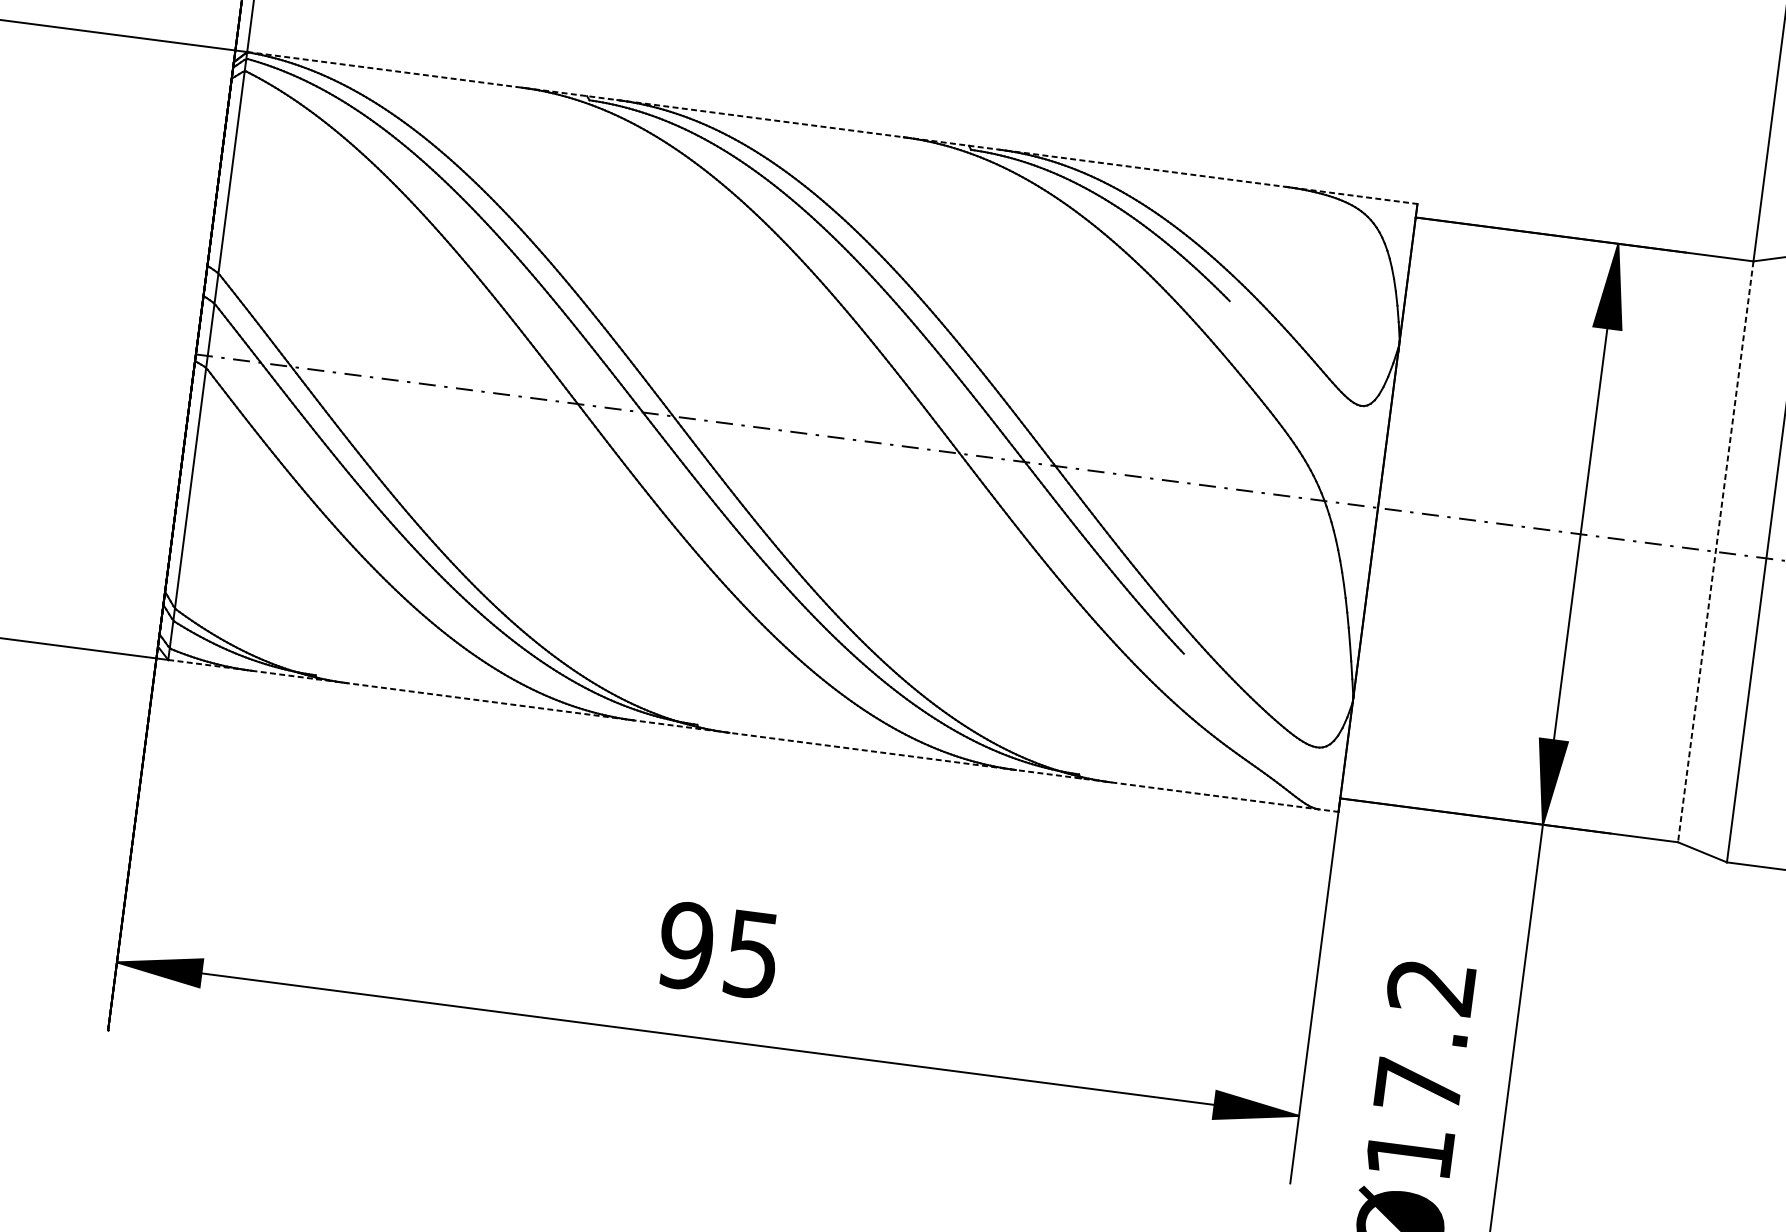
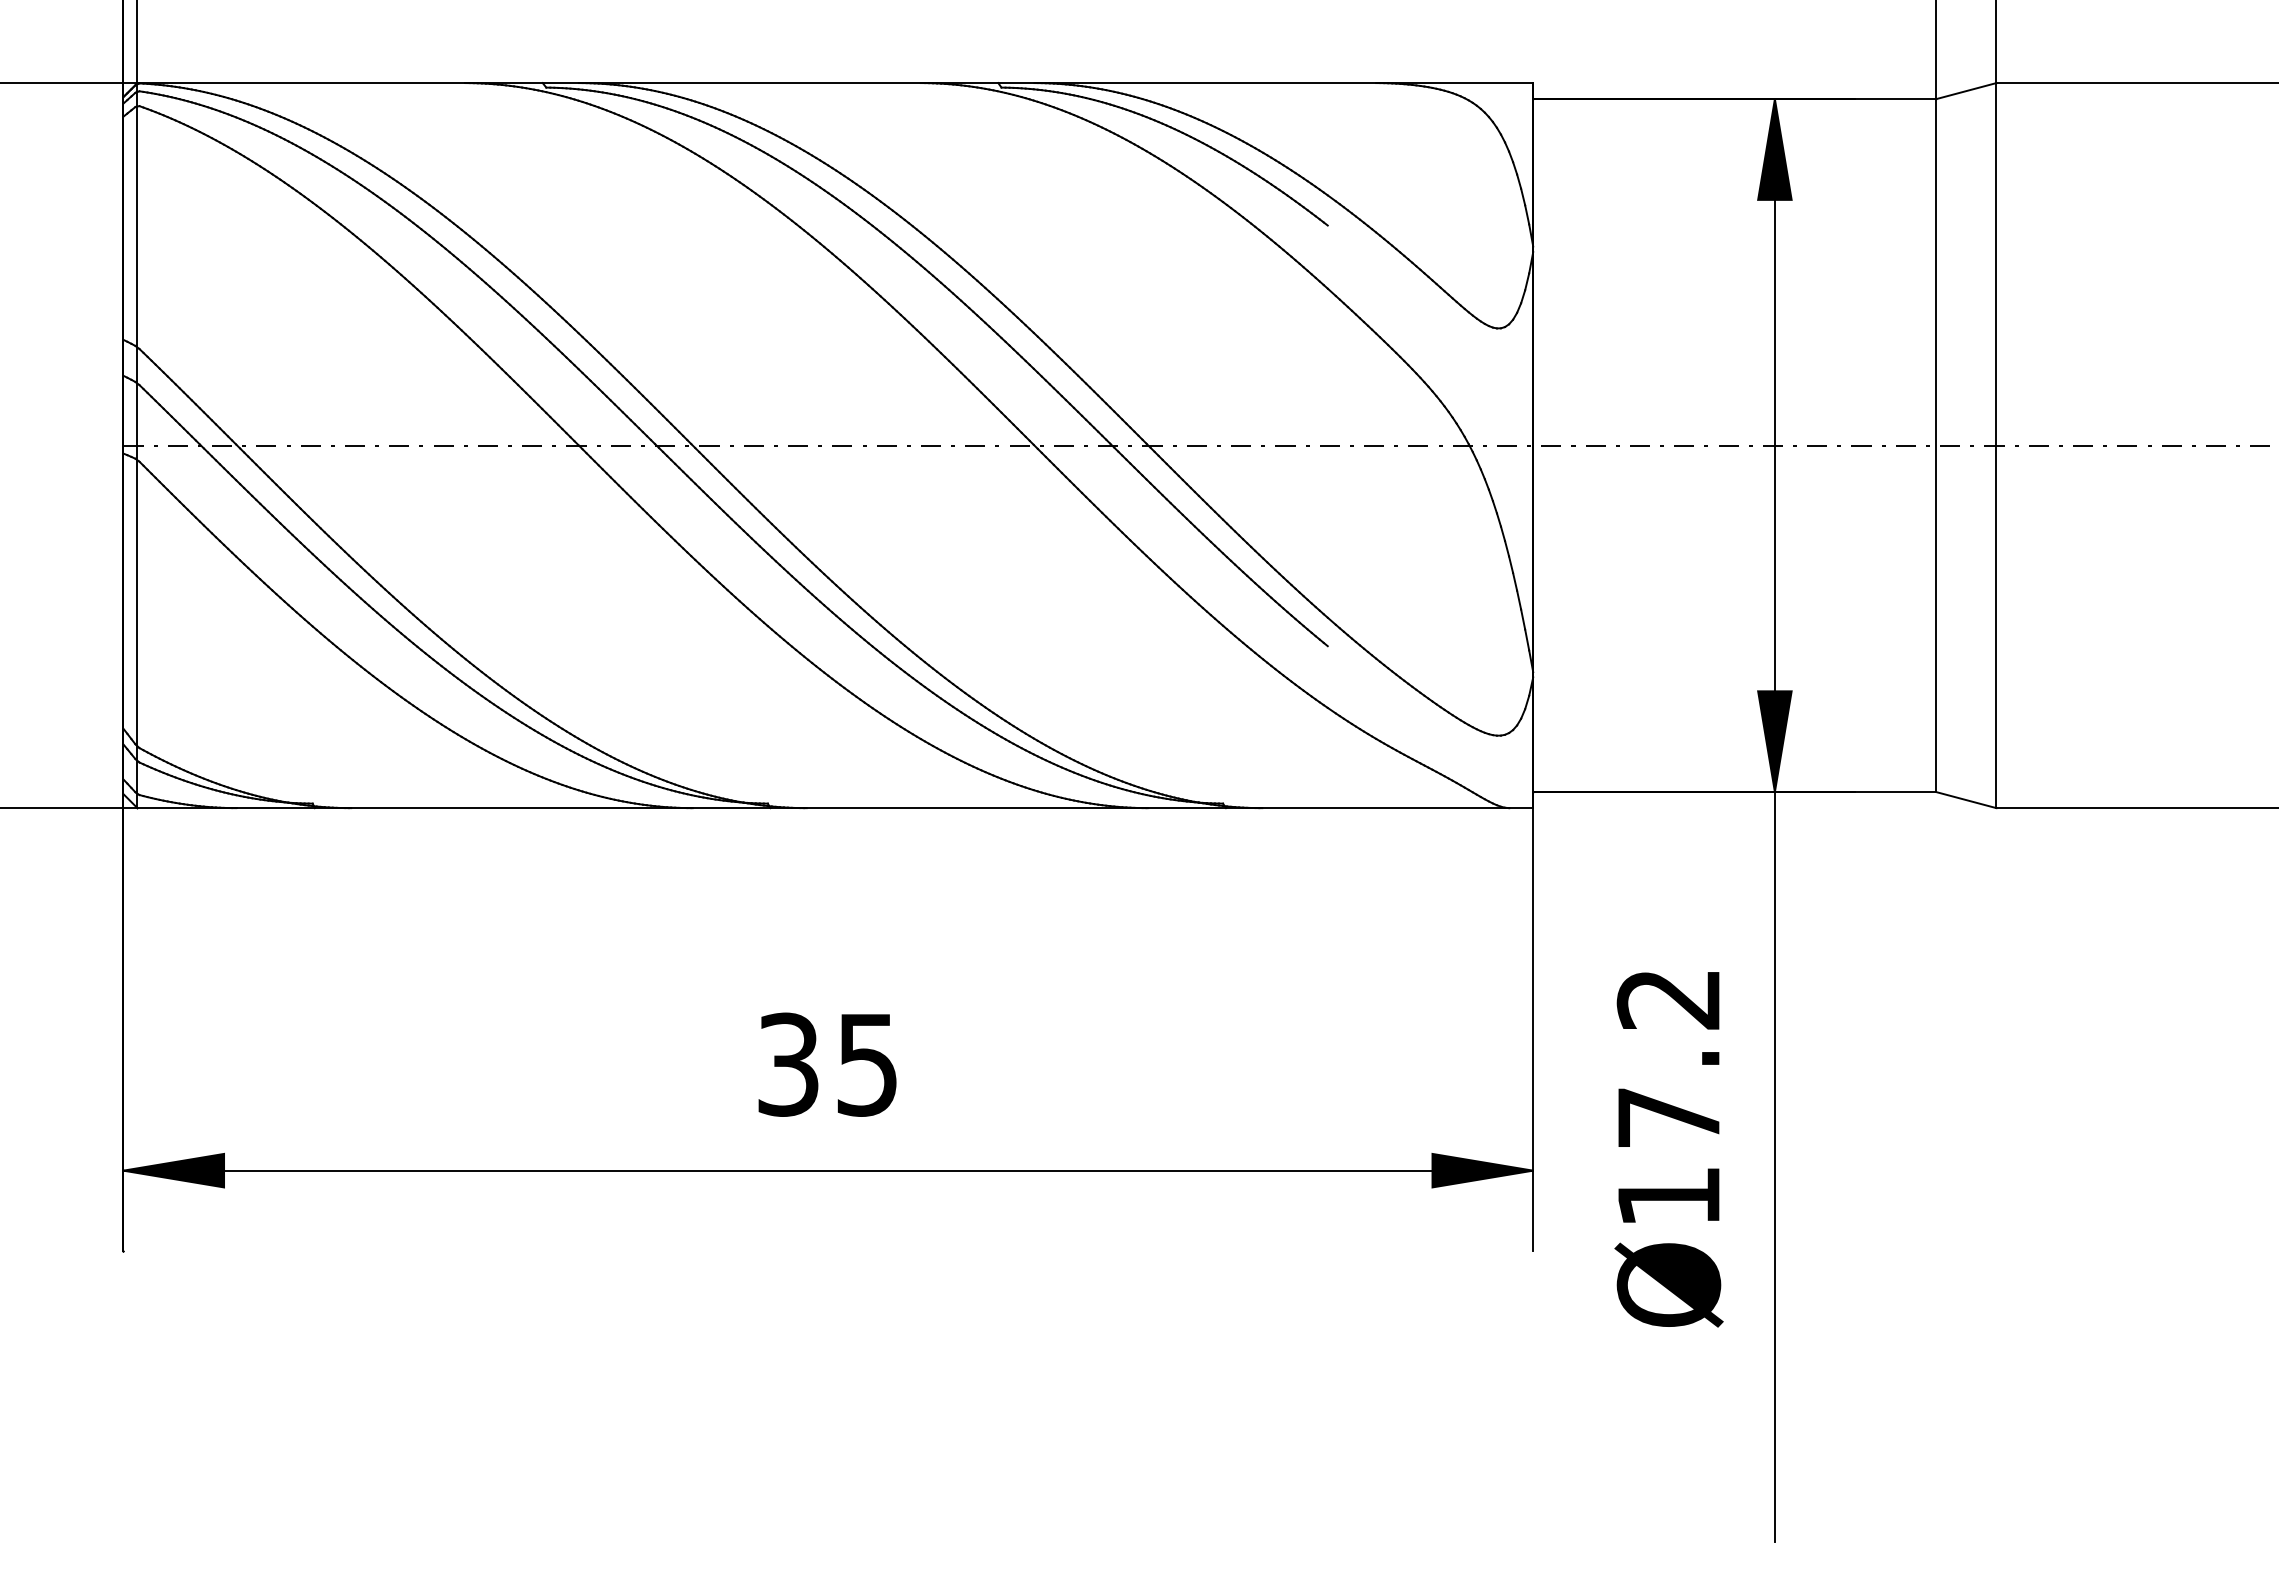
line: (832, 128) -> (835, 83), dashed -> solid
line: (1716, 552) -> (1936, 446), dashed -> solid
line: (753, 736) -> (835, 808), dashed -> solid
text: (686, 945) -> (788, 1064), 95 -> 35

